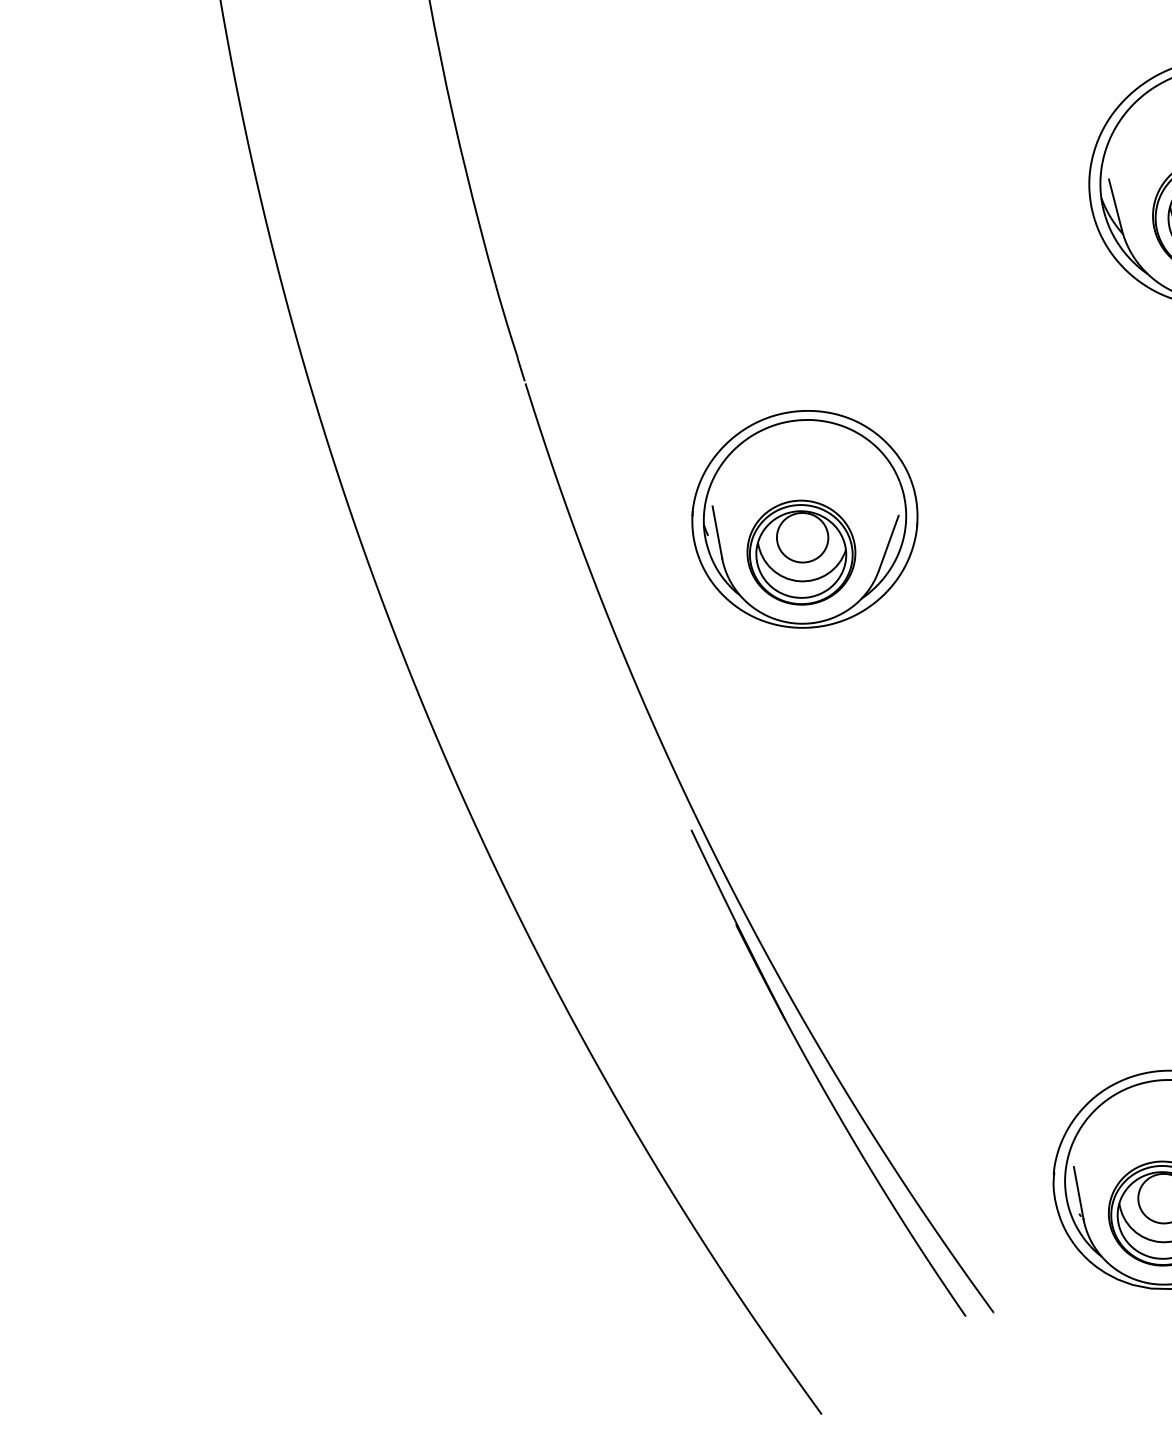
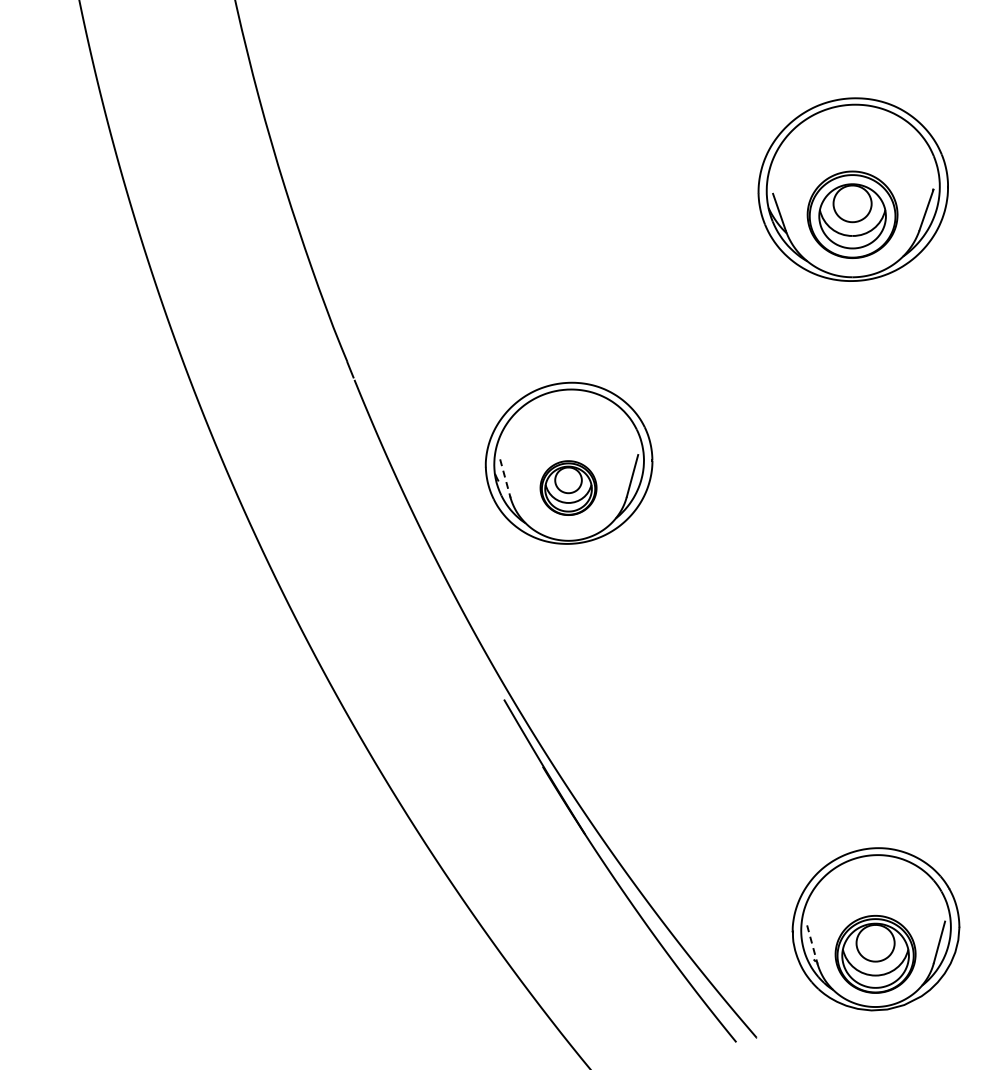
line: (717, 532) -> (505, 478), solid -> dashed
part: (801, 551) -> (568, 487), size x0.7
line: (1079, 1193) -> (812, 944), solid -> dashed

